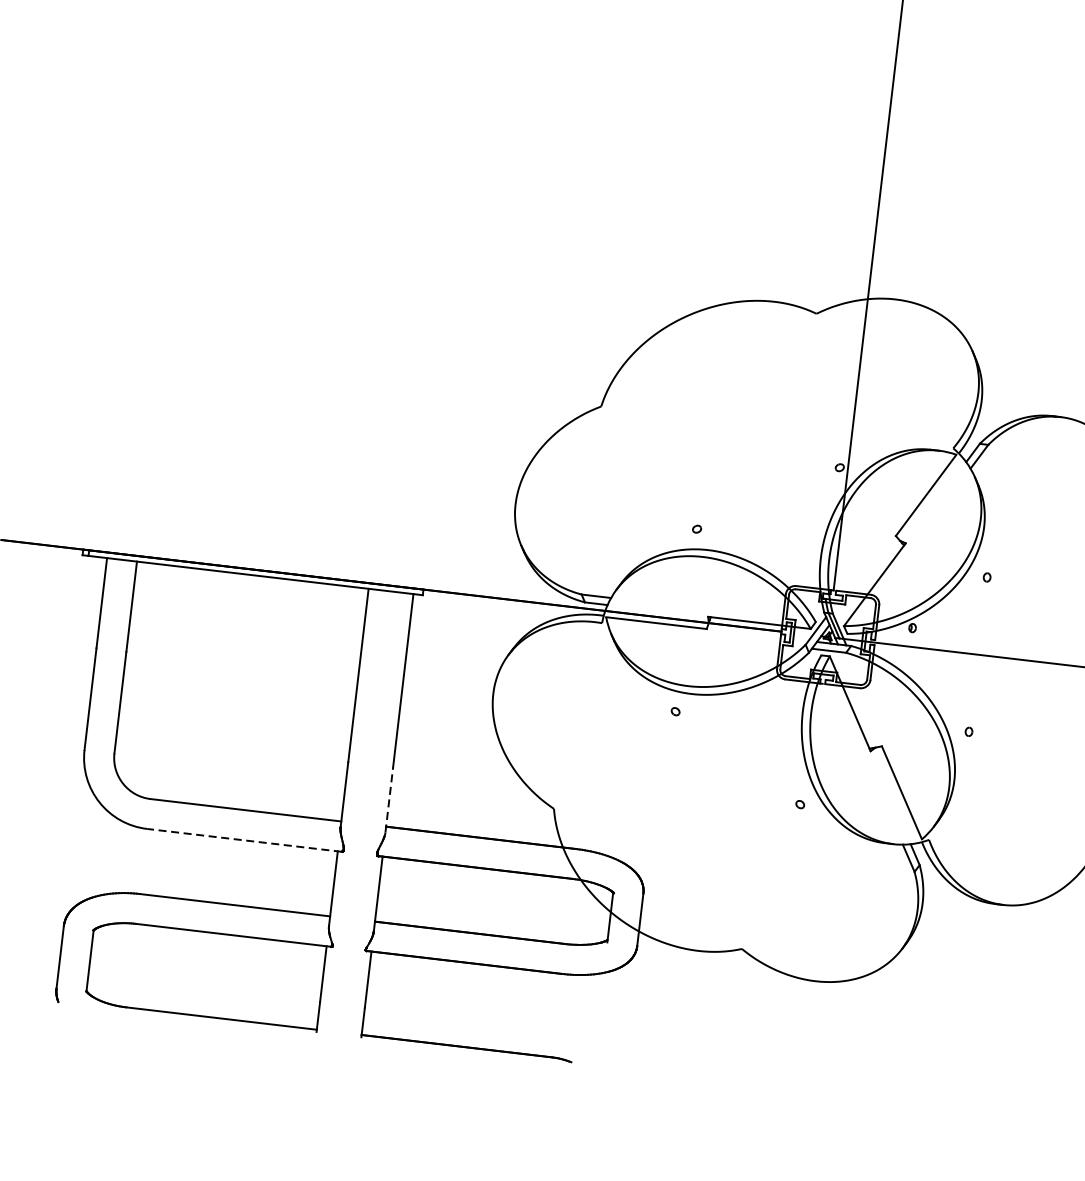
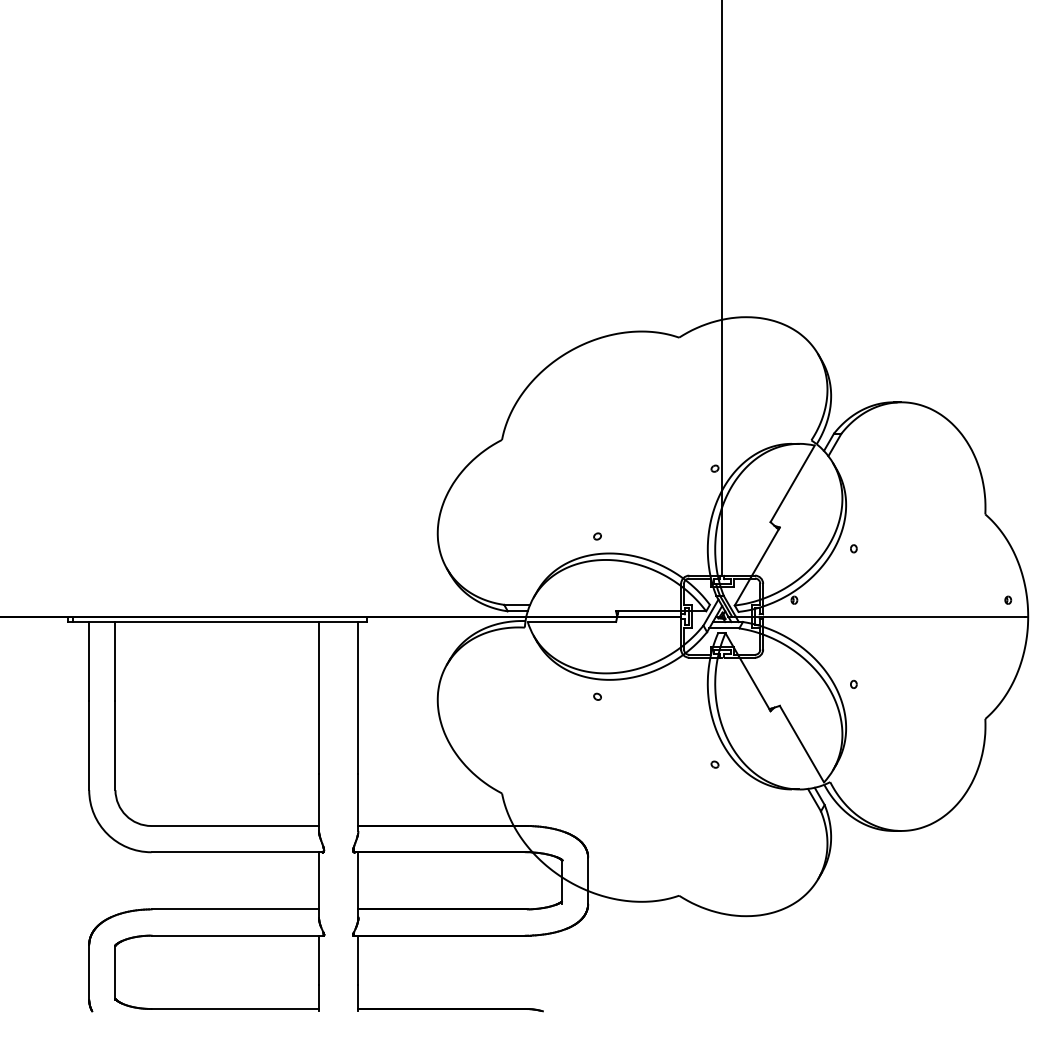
line: (389, 799) -> (358, 802), dashed -> solid
line: (243, 840) -> (236, 852), dashed -> solid

